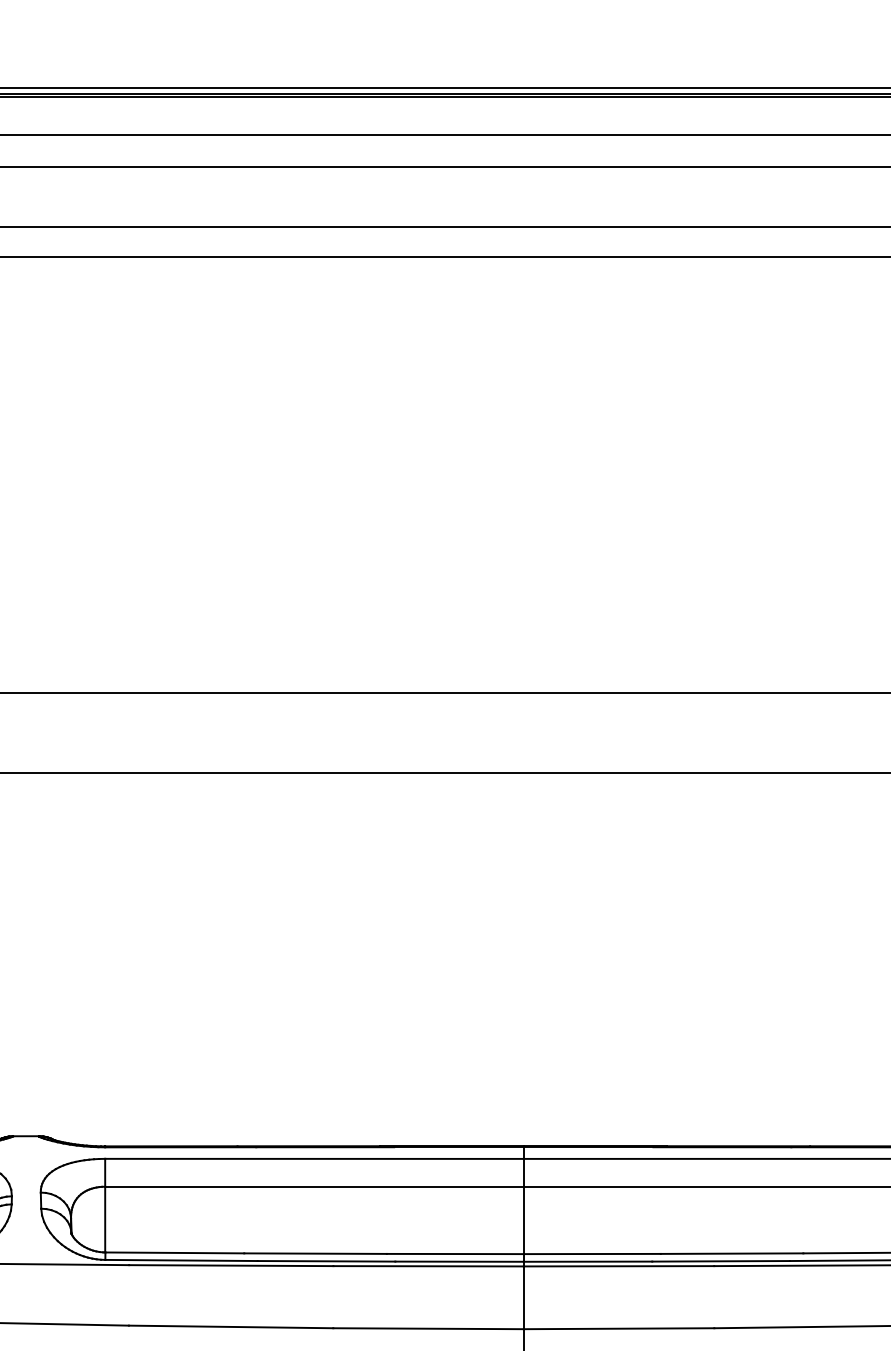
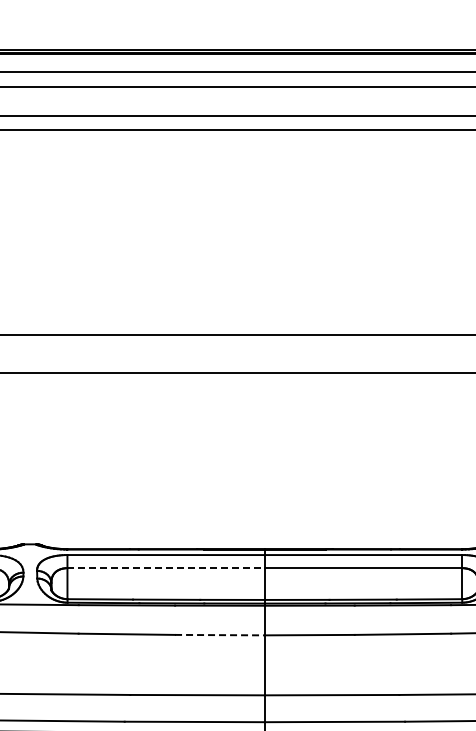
line: (315, 1187) -> (166, 568), solid -> dashed
line: (427, 1329) -> (219, 635), solid -> dashed

